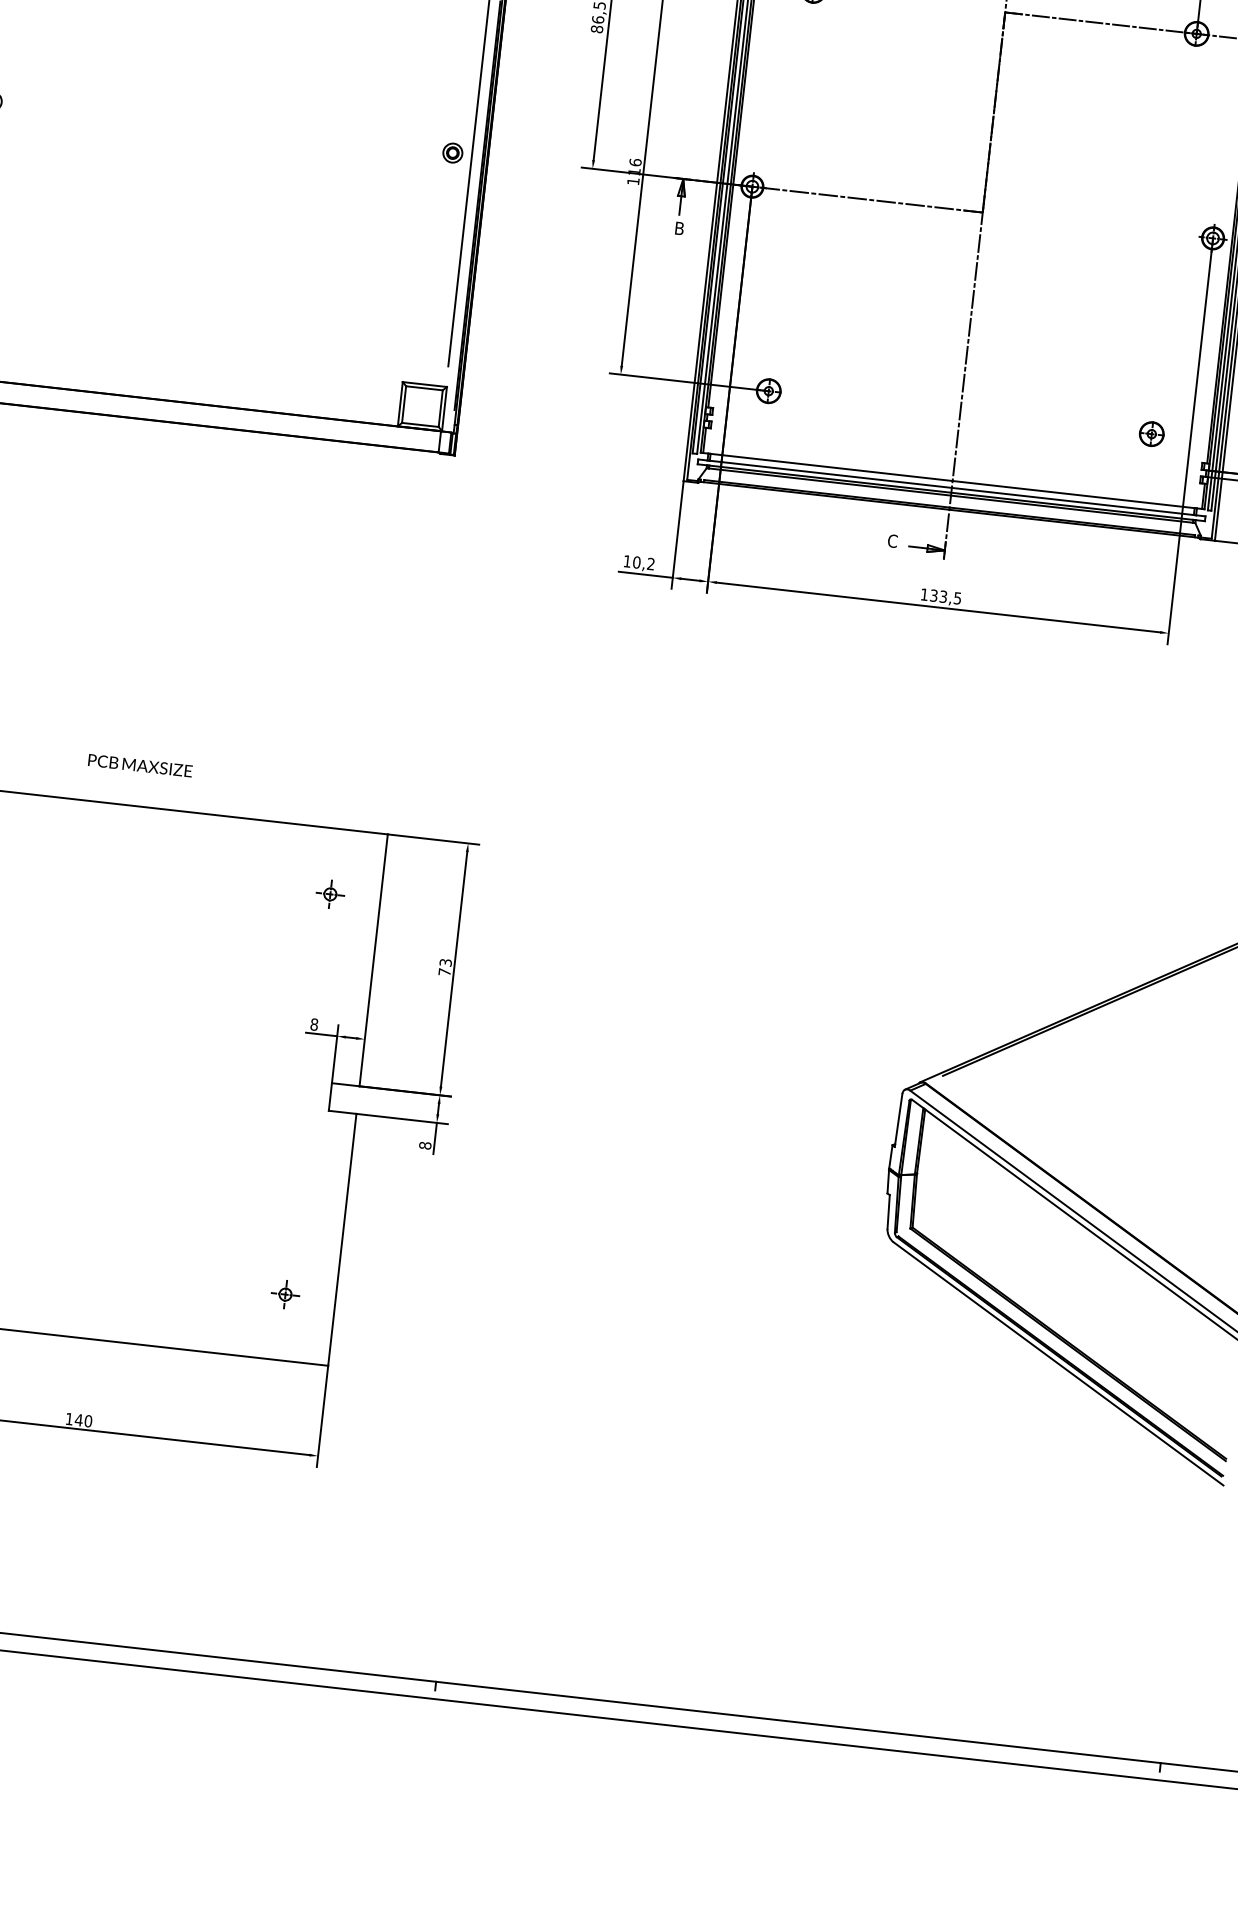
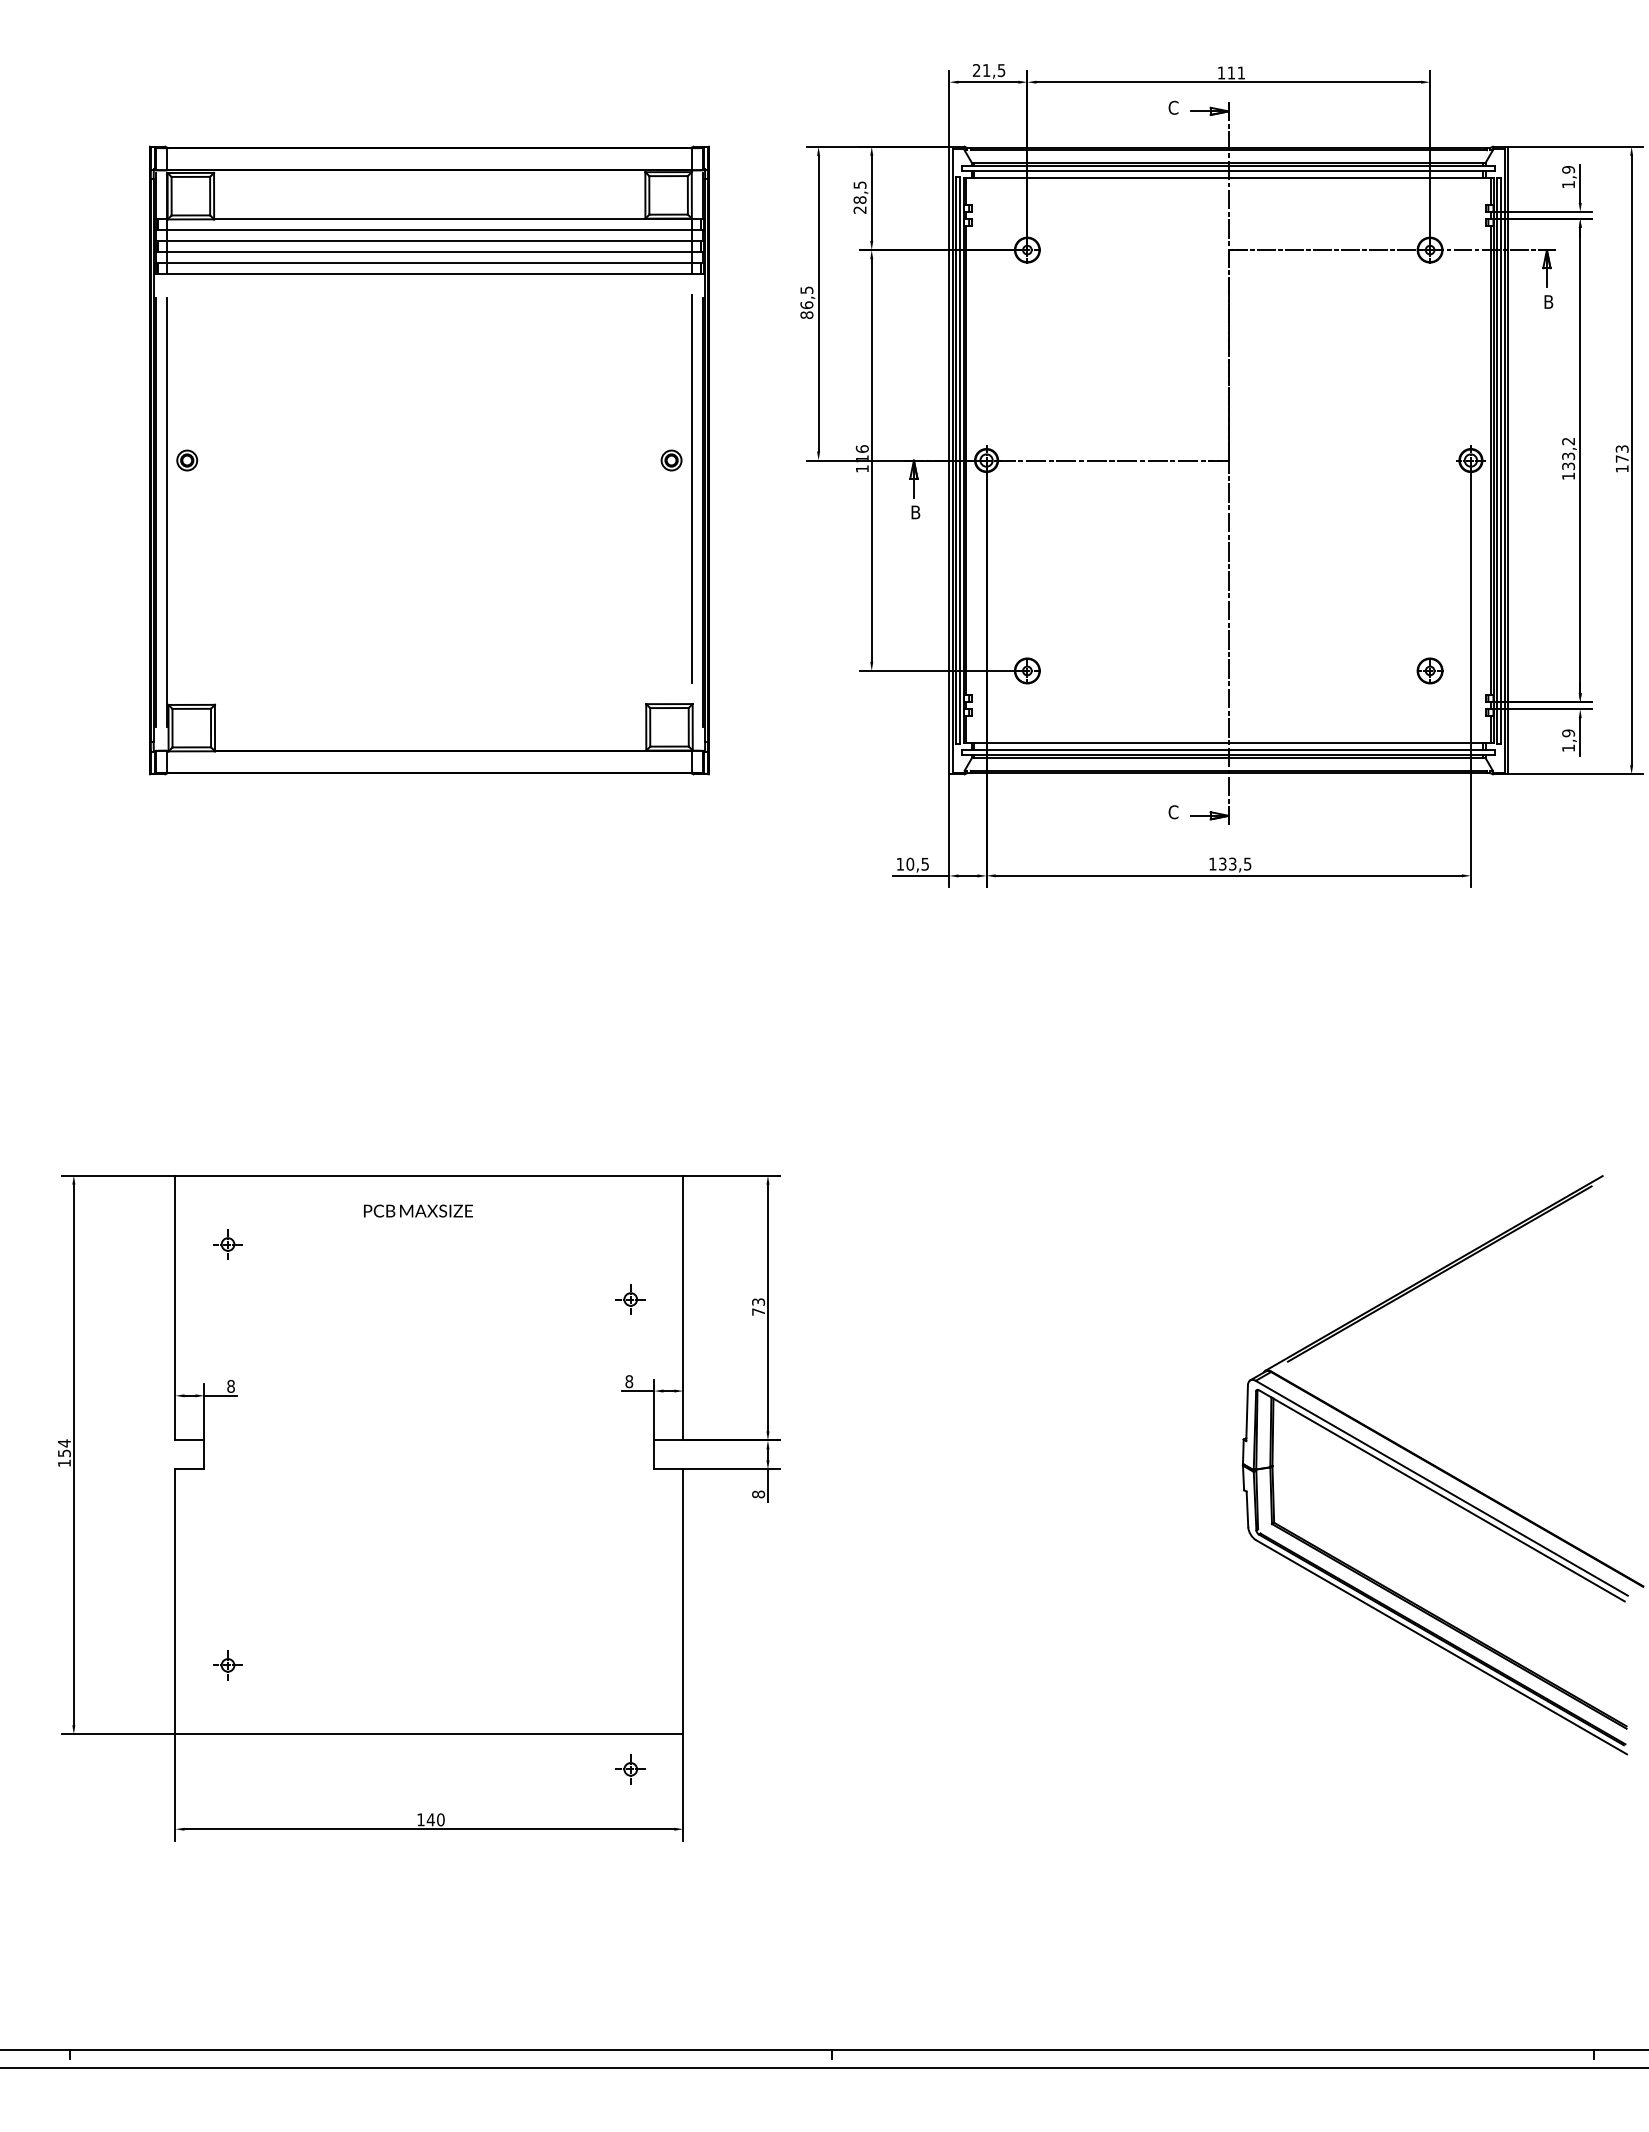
text: (650, 563) -> (924, 863), 10,2 -> 10,5
text: (140, 765) -> (418, 1210), moved
part: (330, 894) -> (630, 1299), moved
part: (285, 1294) -> (630, 1769), moved

